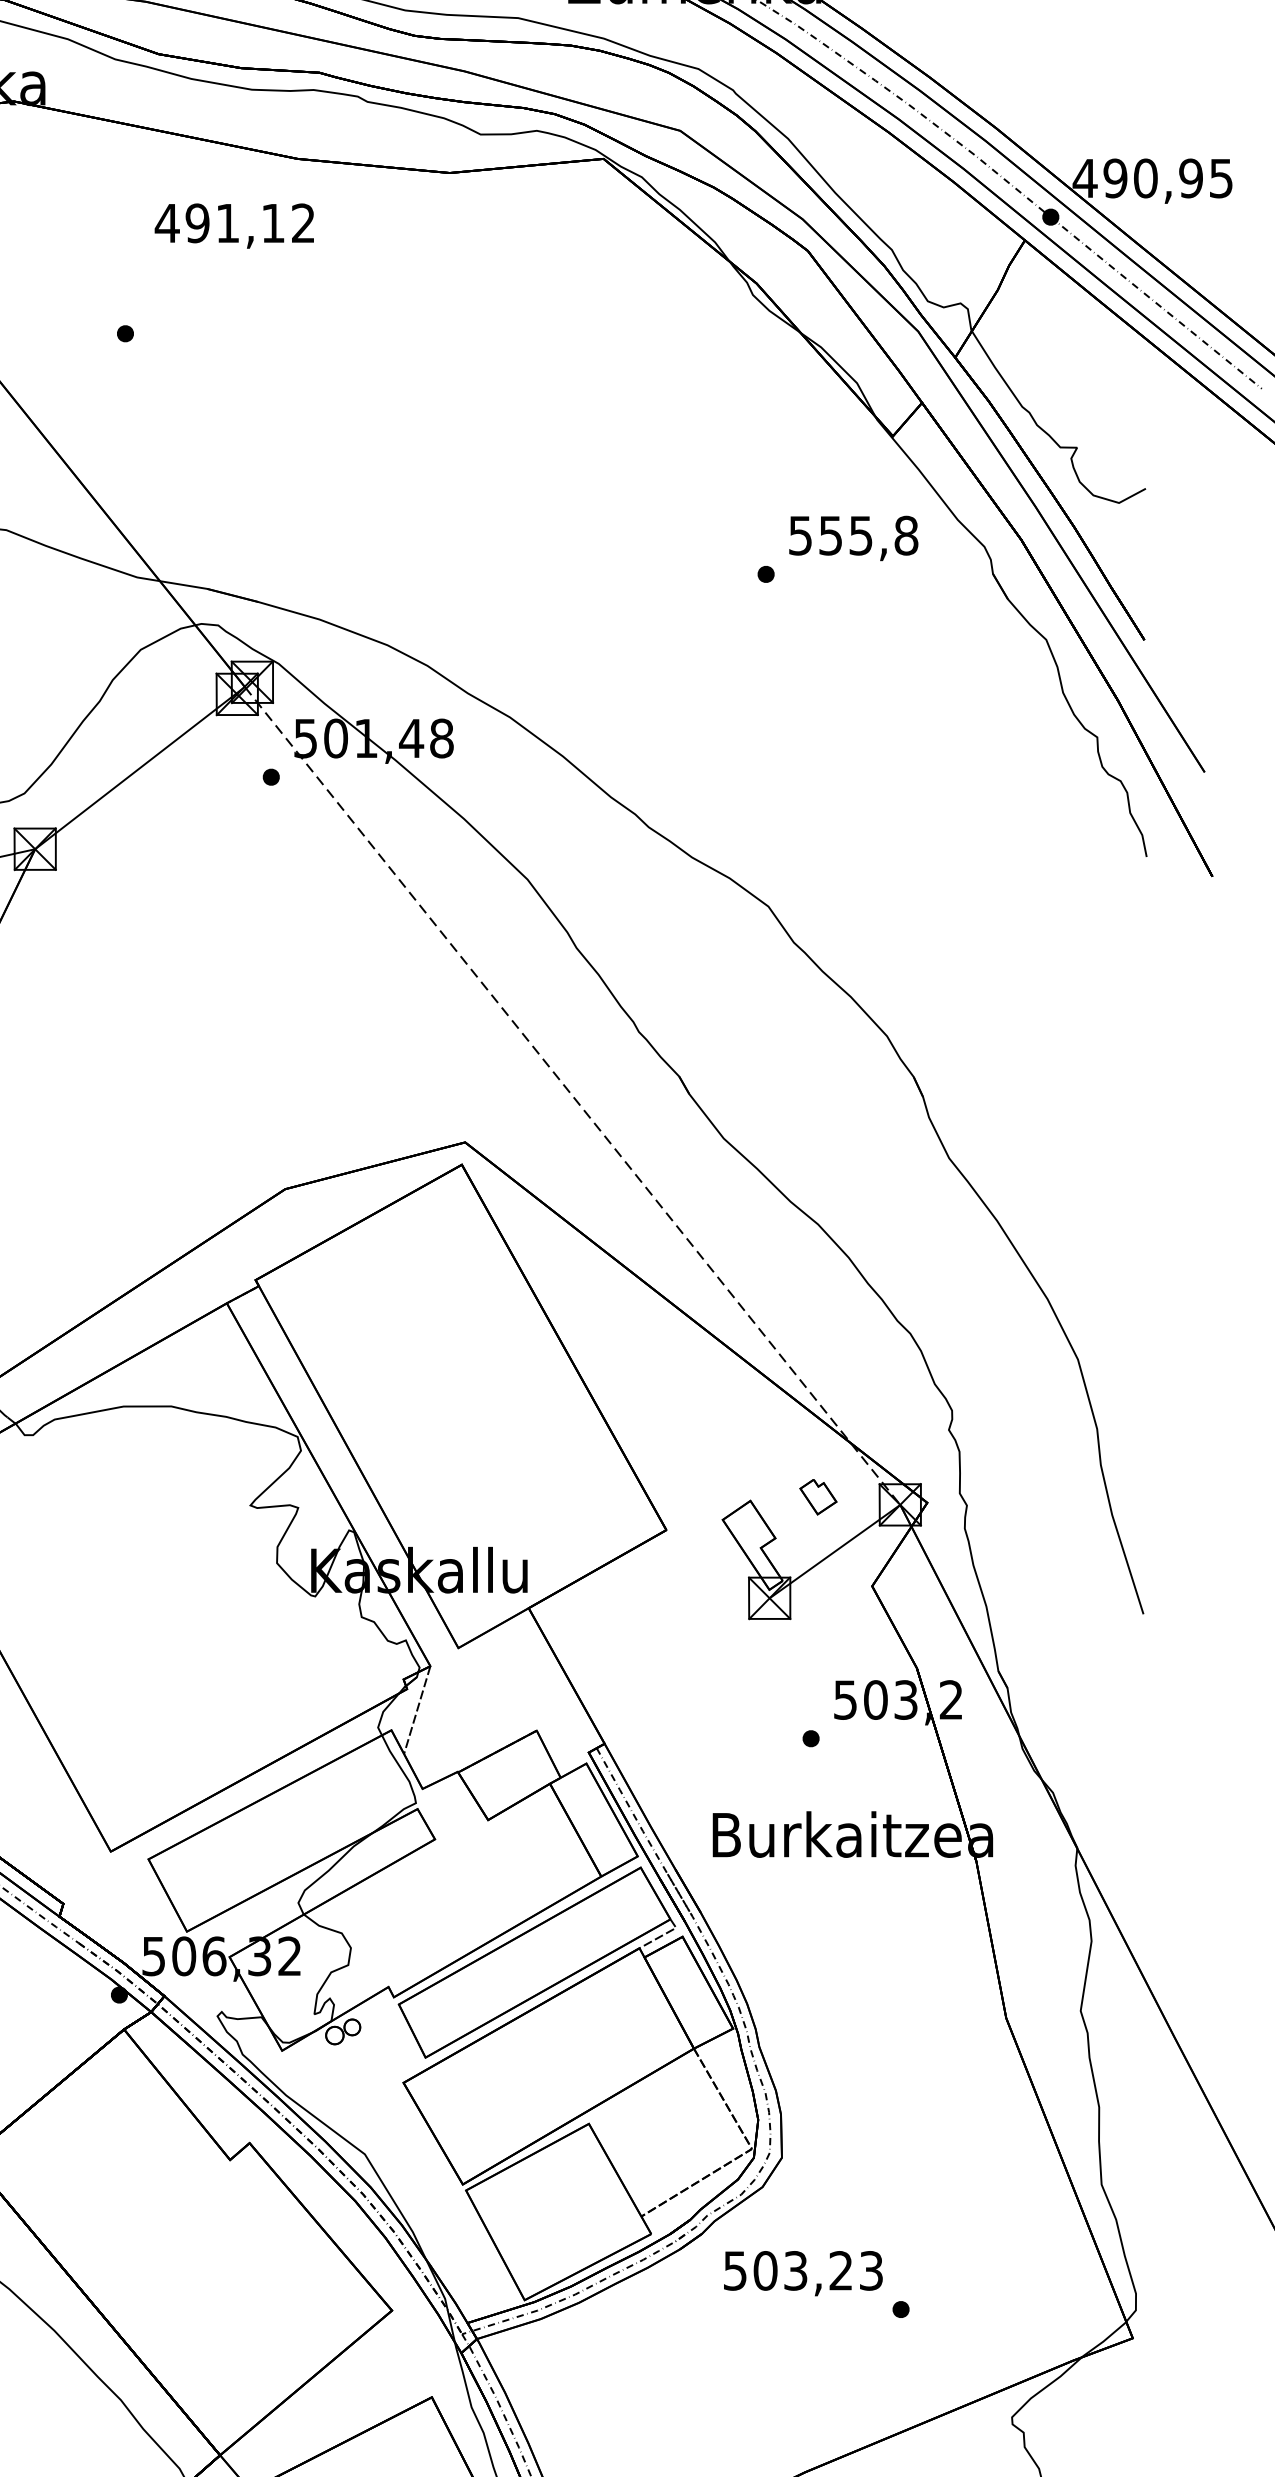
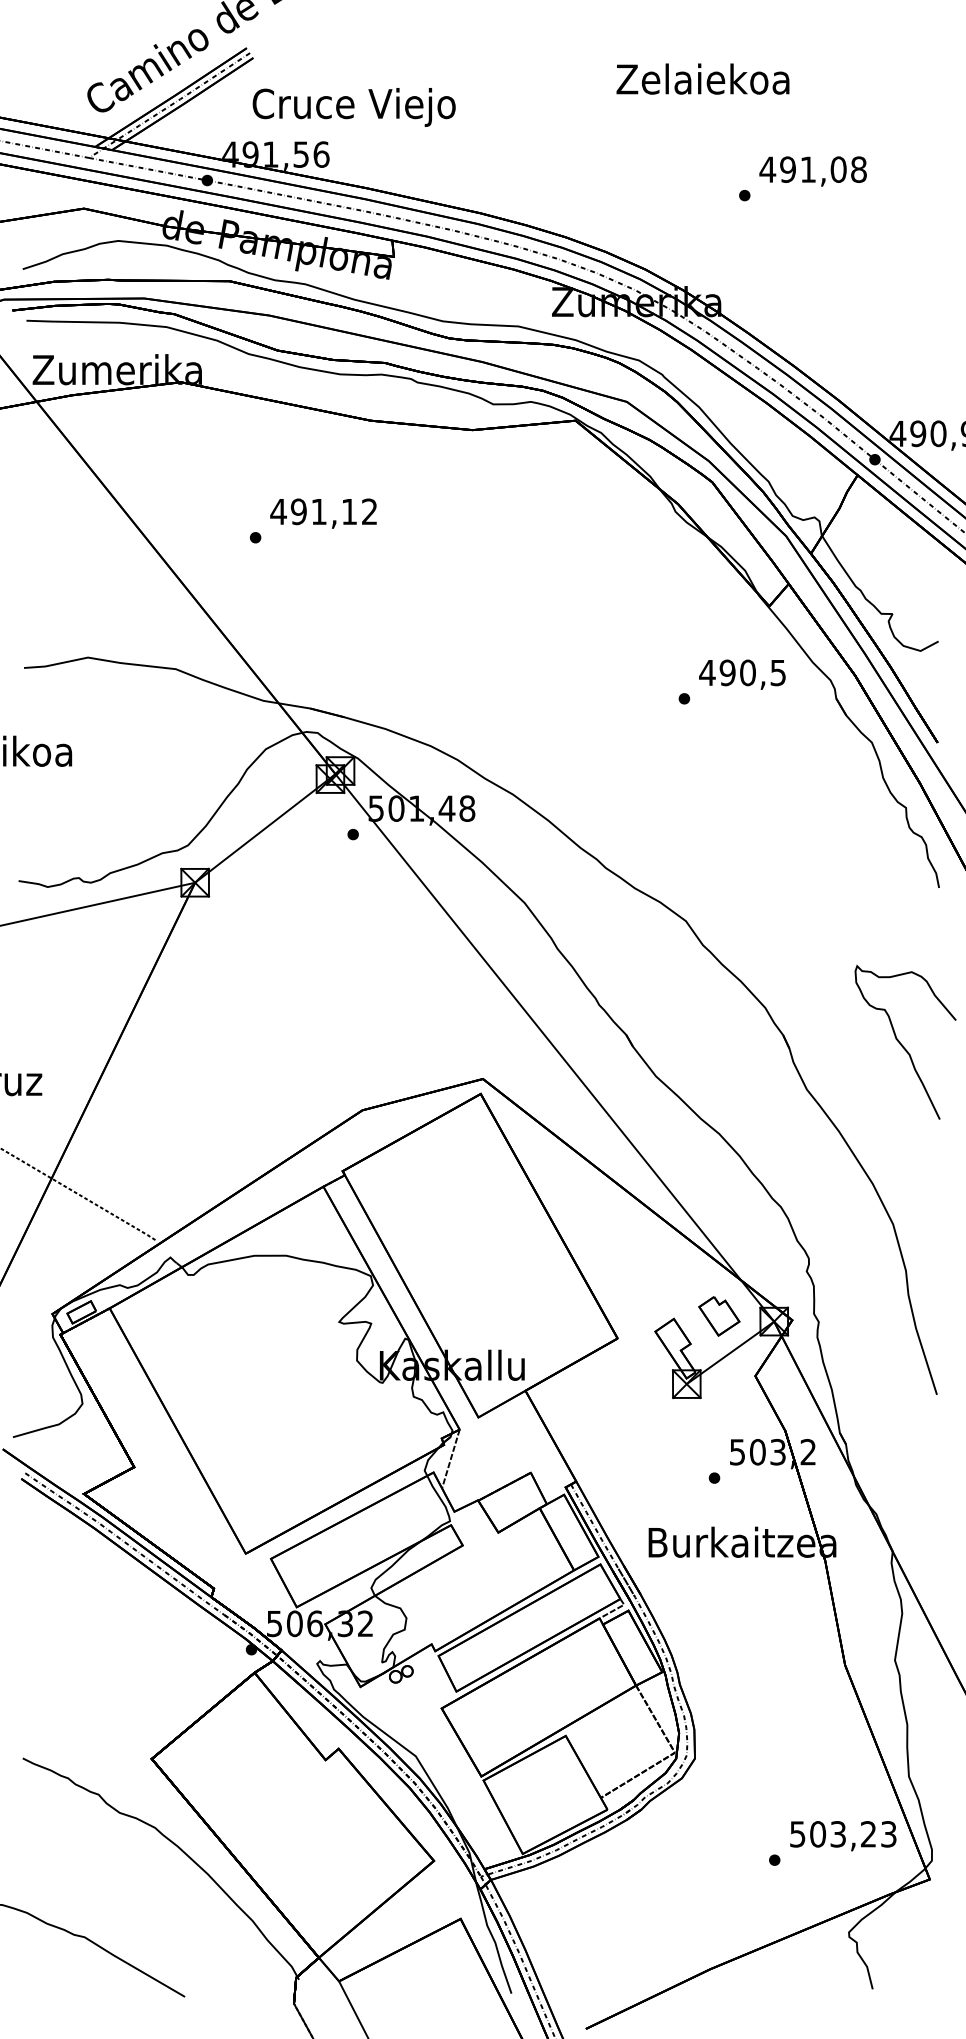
text: (234, 225) -> (323, 513), moved
text: (852, 535) -> (742, 672), 555,8 -> 490,5
curve: (1091, 1090) -> (902, 1044), added
line: (572, 1095) -> (554, 1047), dashed -> solid
part: (818, 1497) -> (719, 1316), size x1.67
text: (803, 2274) -> (843, 1836), moved

